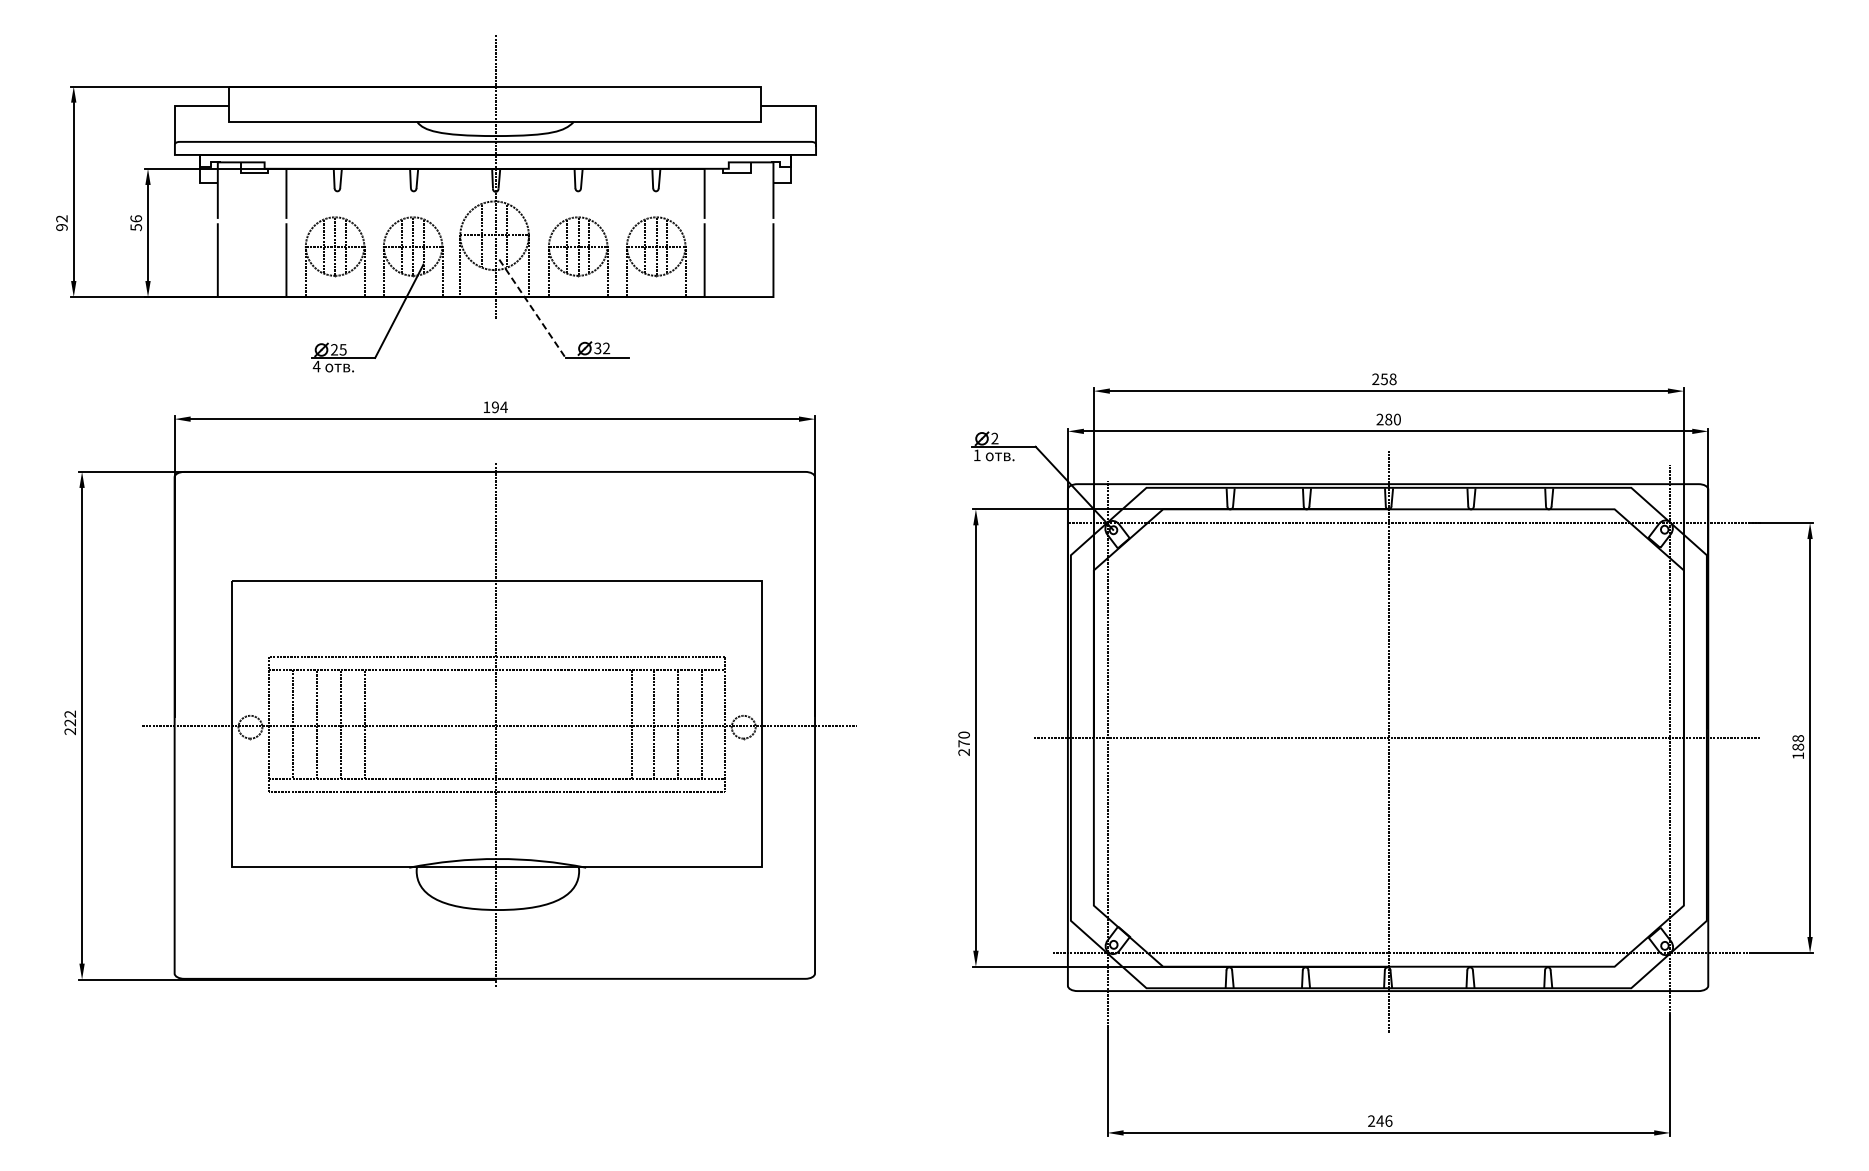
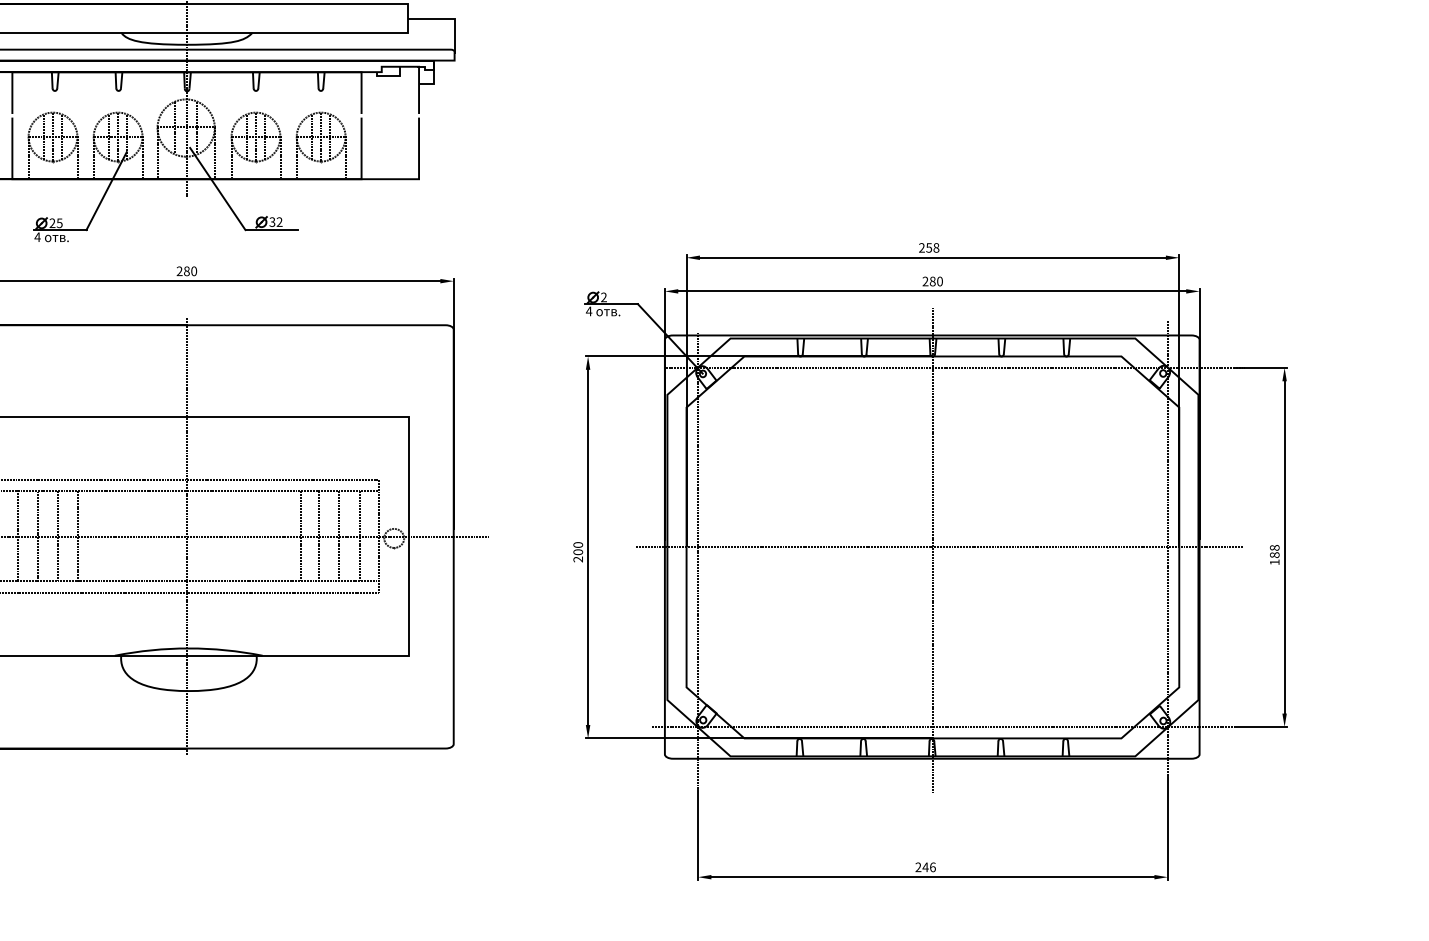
line: (532, 309) -> (217, 189), dashed -> solid
text: (495, 407) -> (186, 271), 194 -> 280
text: (976, 455) -> (588, 311), 1 -> 4
text: (963, 743) -> (577, 552), 270 -> 200

